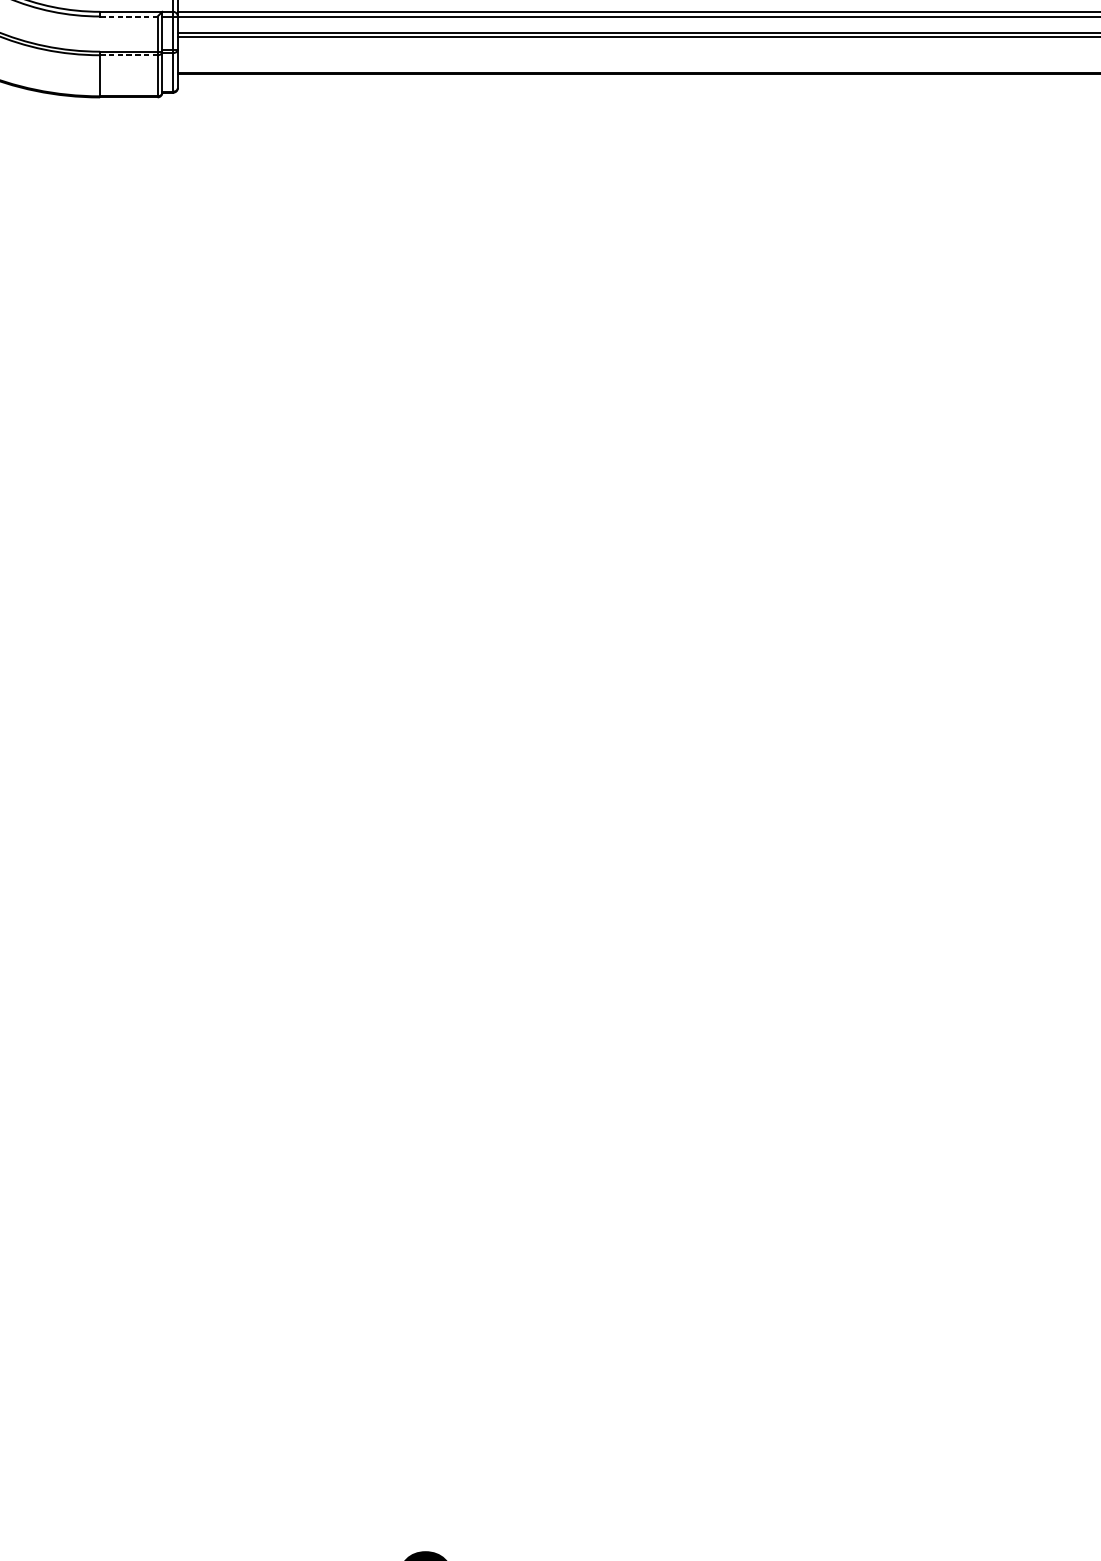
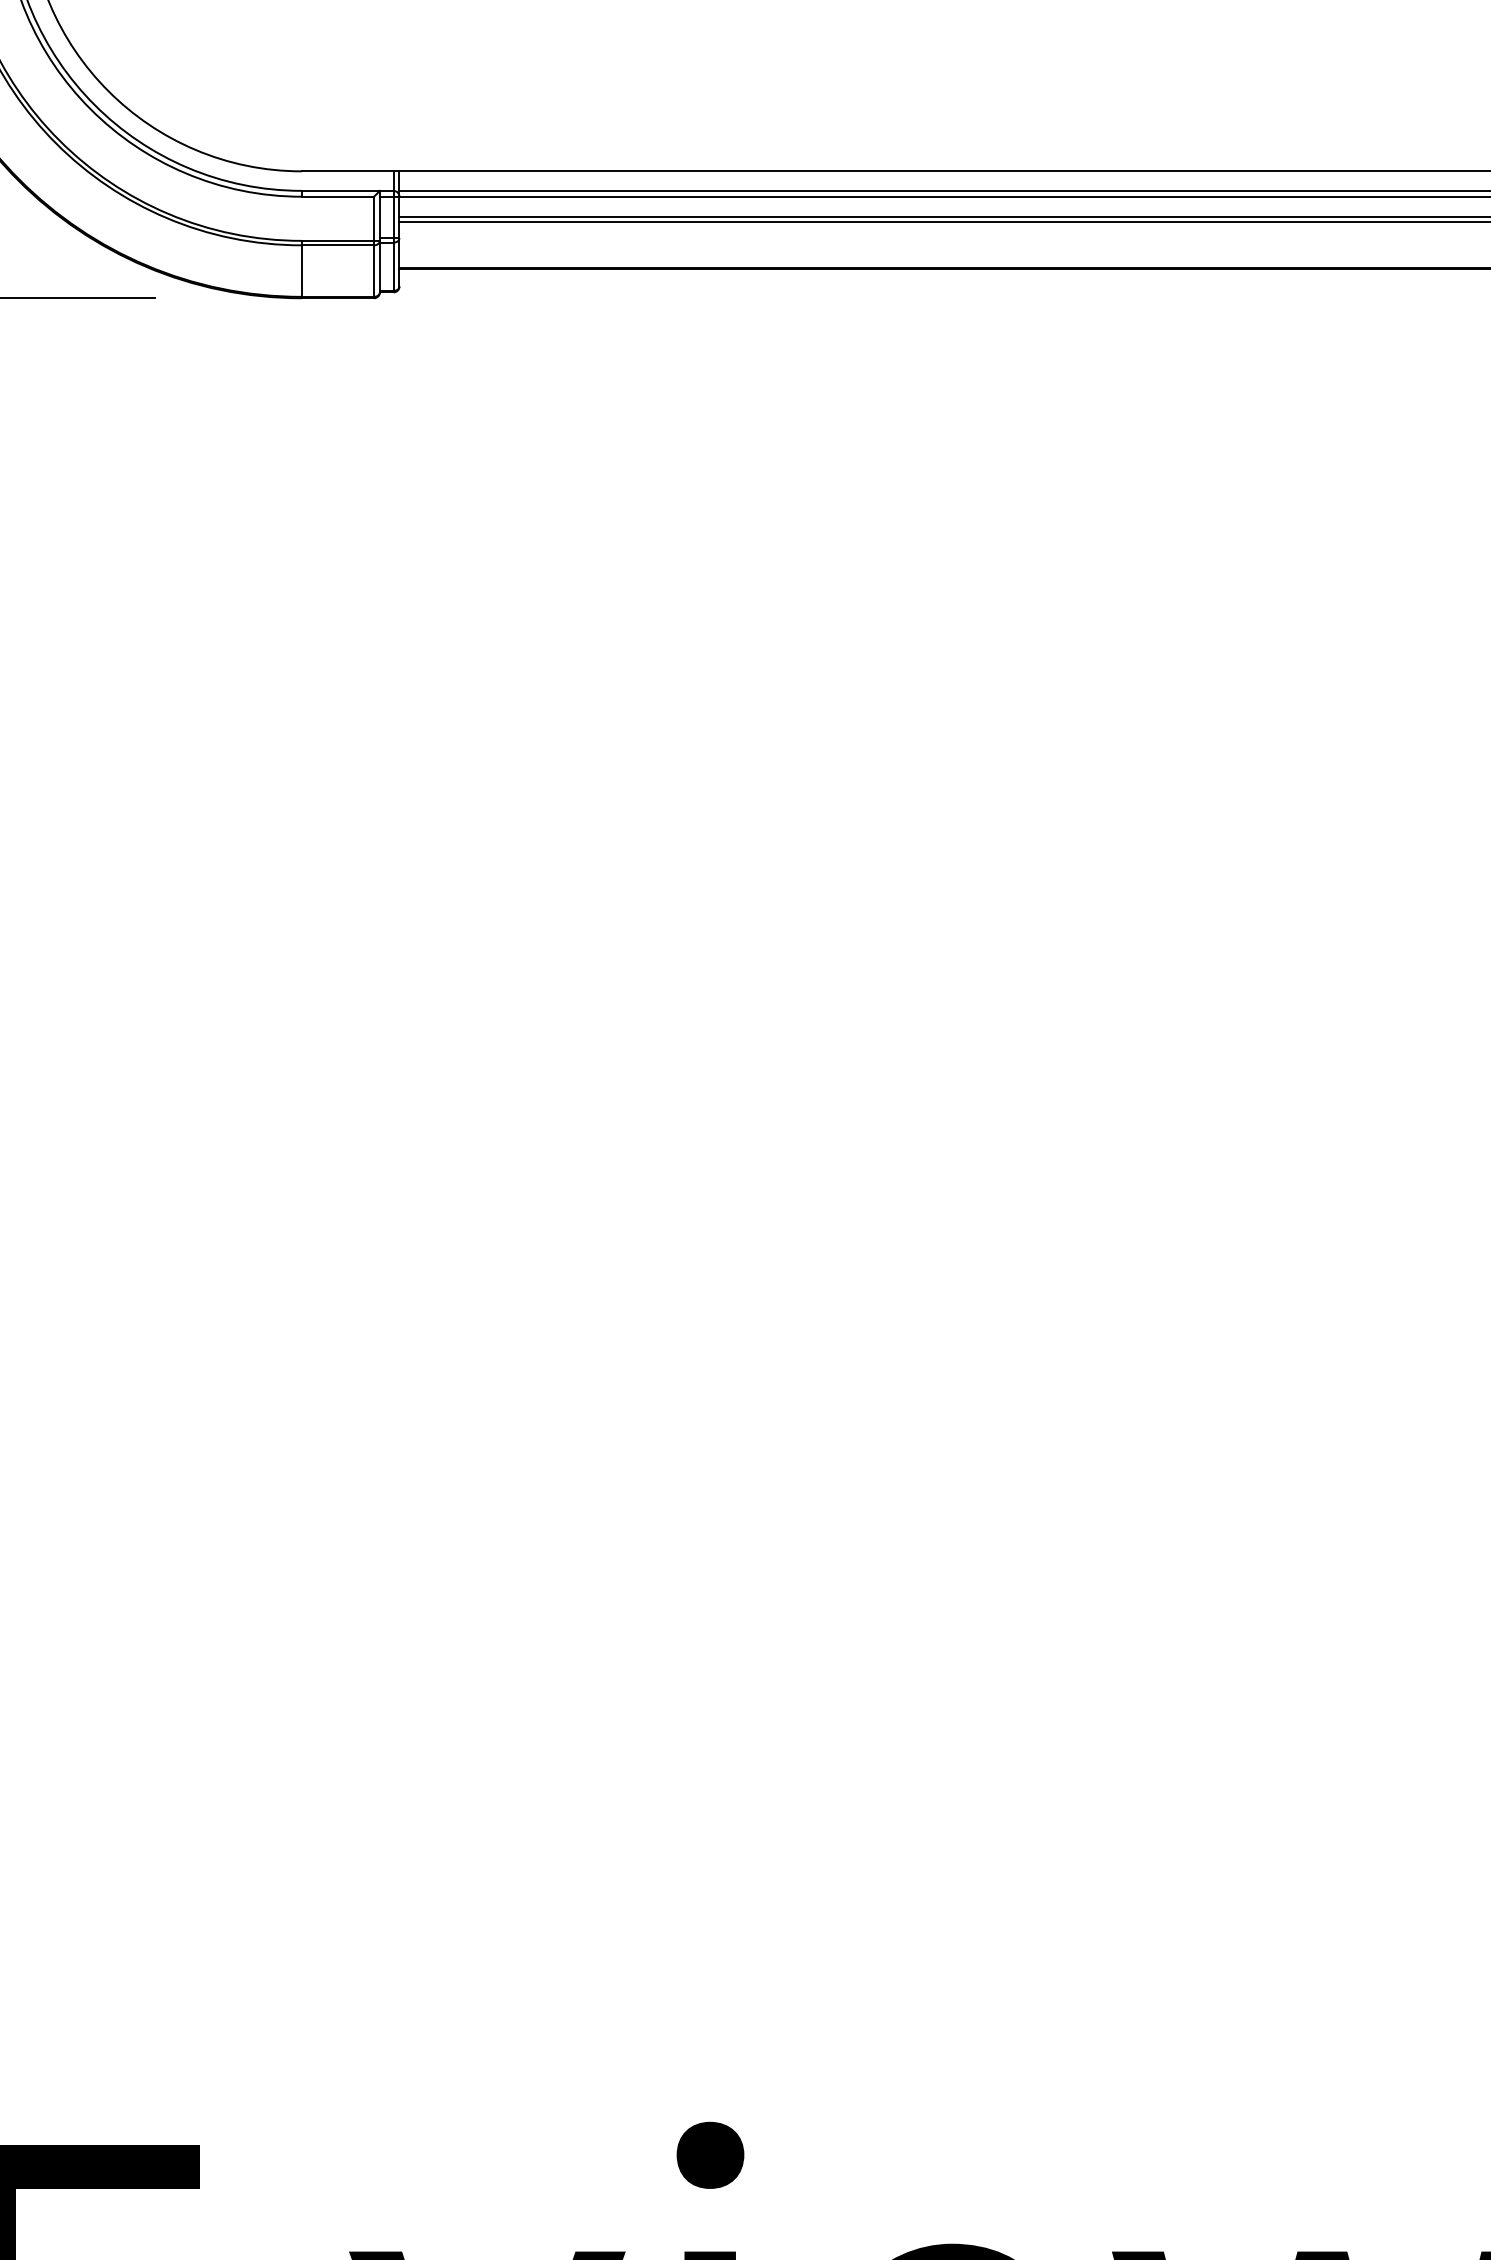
line: (129, 16) -> (338, 196), dashed -> solid
line: (129, 55) -> (338, 245), dashed -> solid

